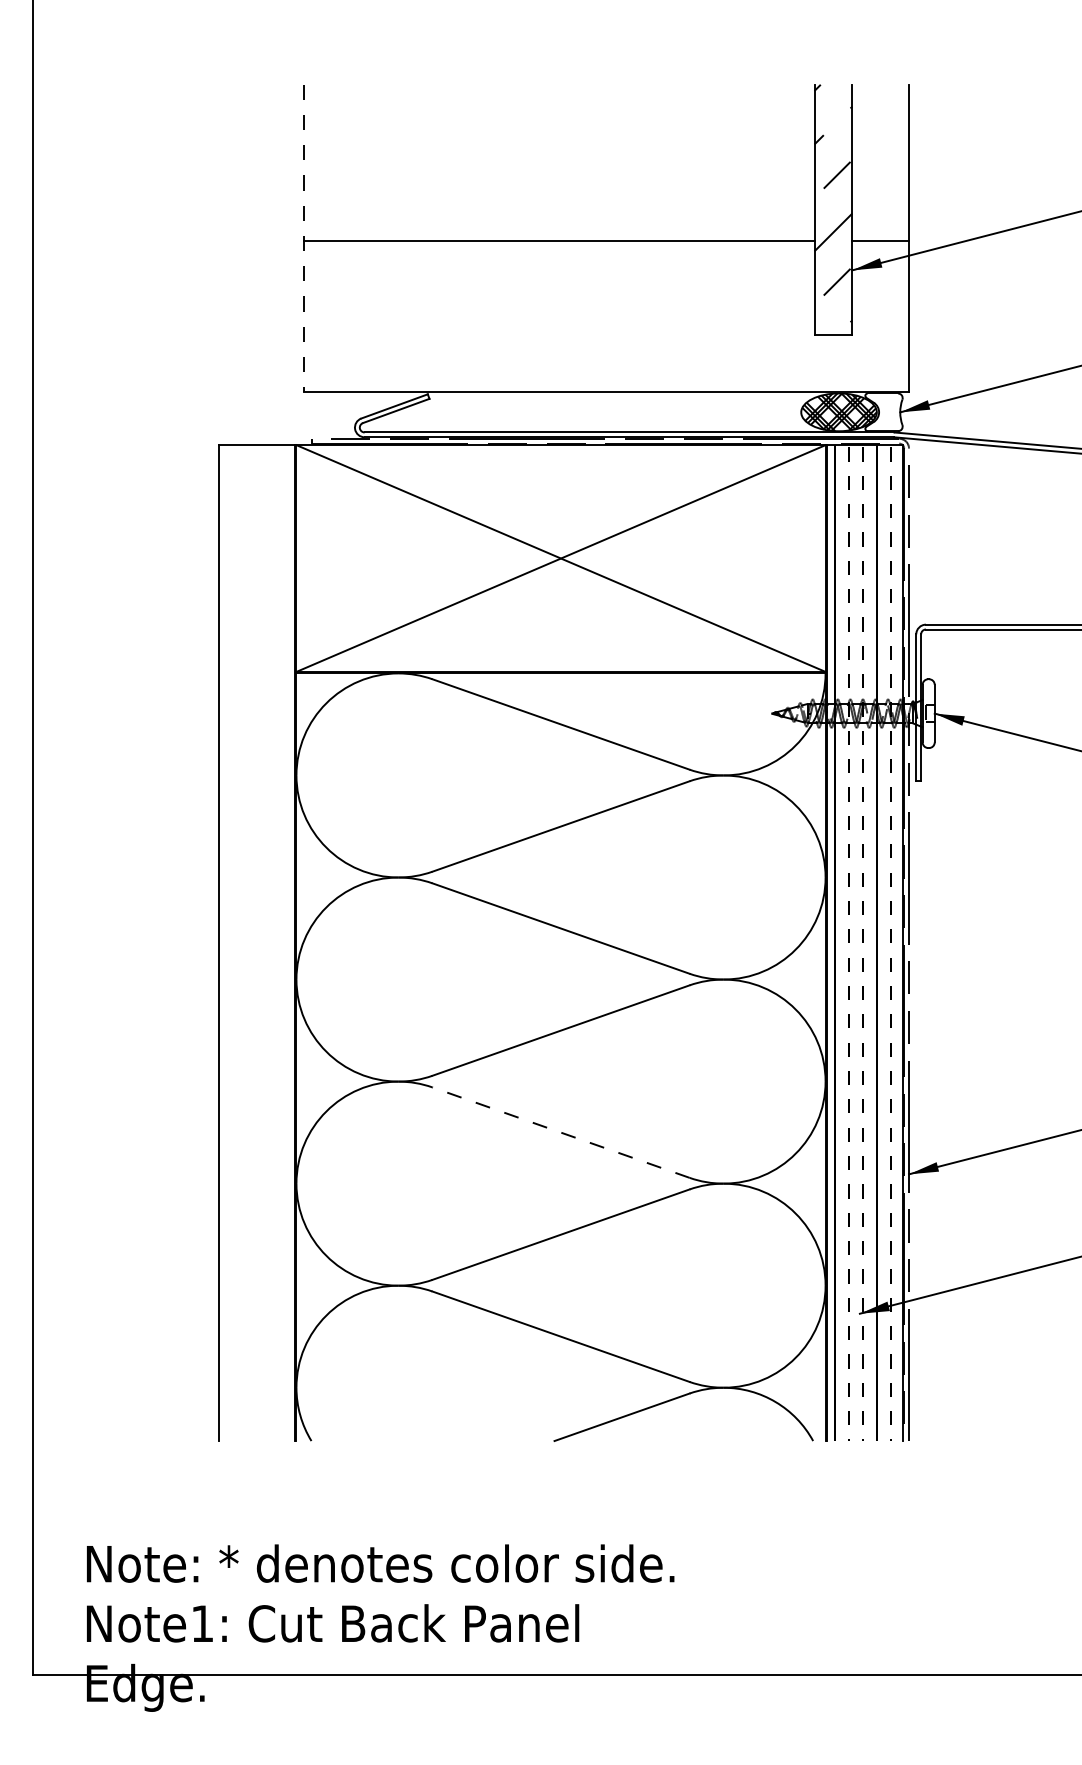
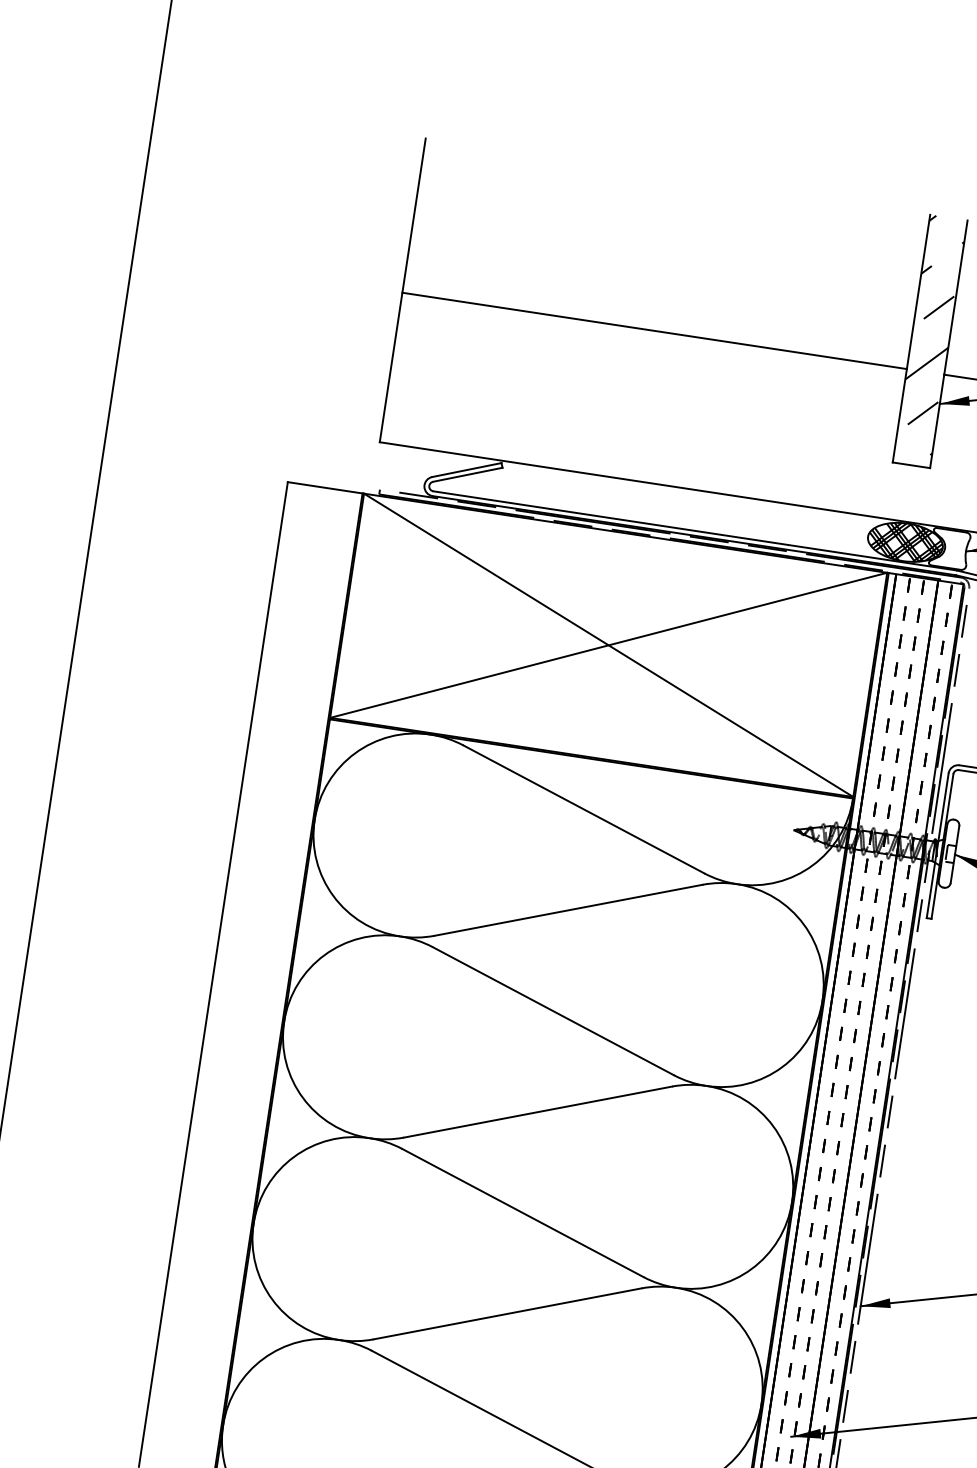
line: (304, 238) -> (402, 290), dashed -> solid
line: (560, 1132) -> (522, 1212), dashed -> solid

